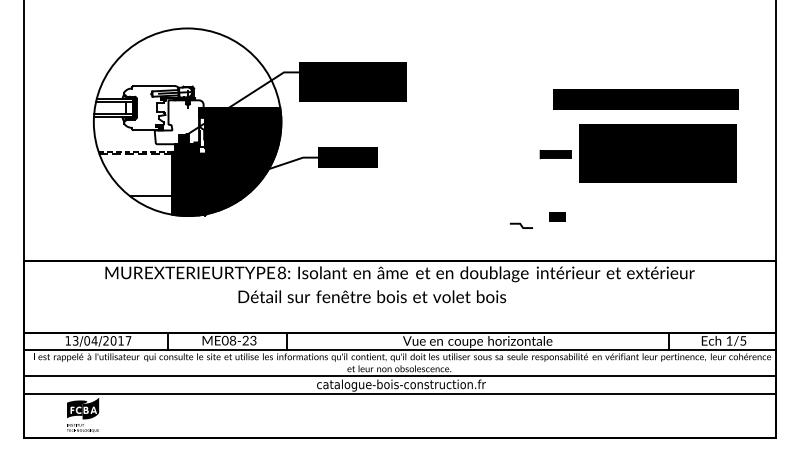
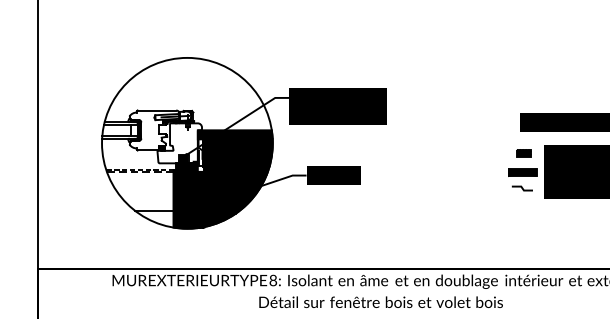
part: (557, 216) -> (524, 152), moved
line: (521, 225) -> (522, 188), moved
text: (372, 296) -> (381, 302), moved

